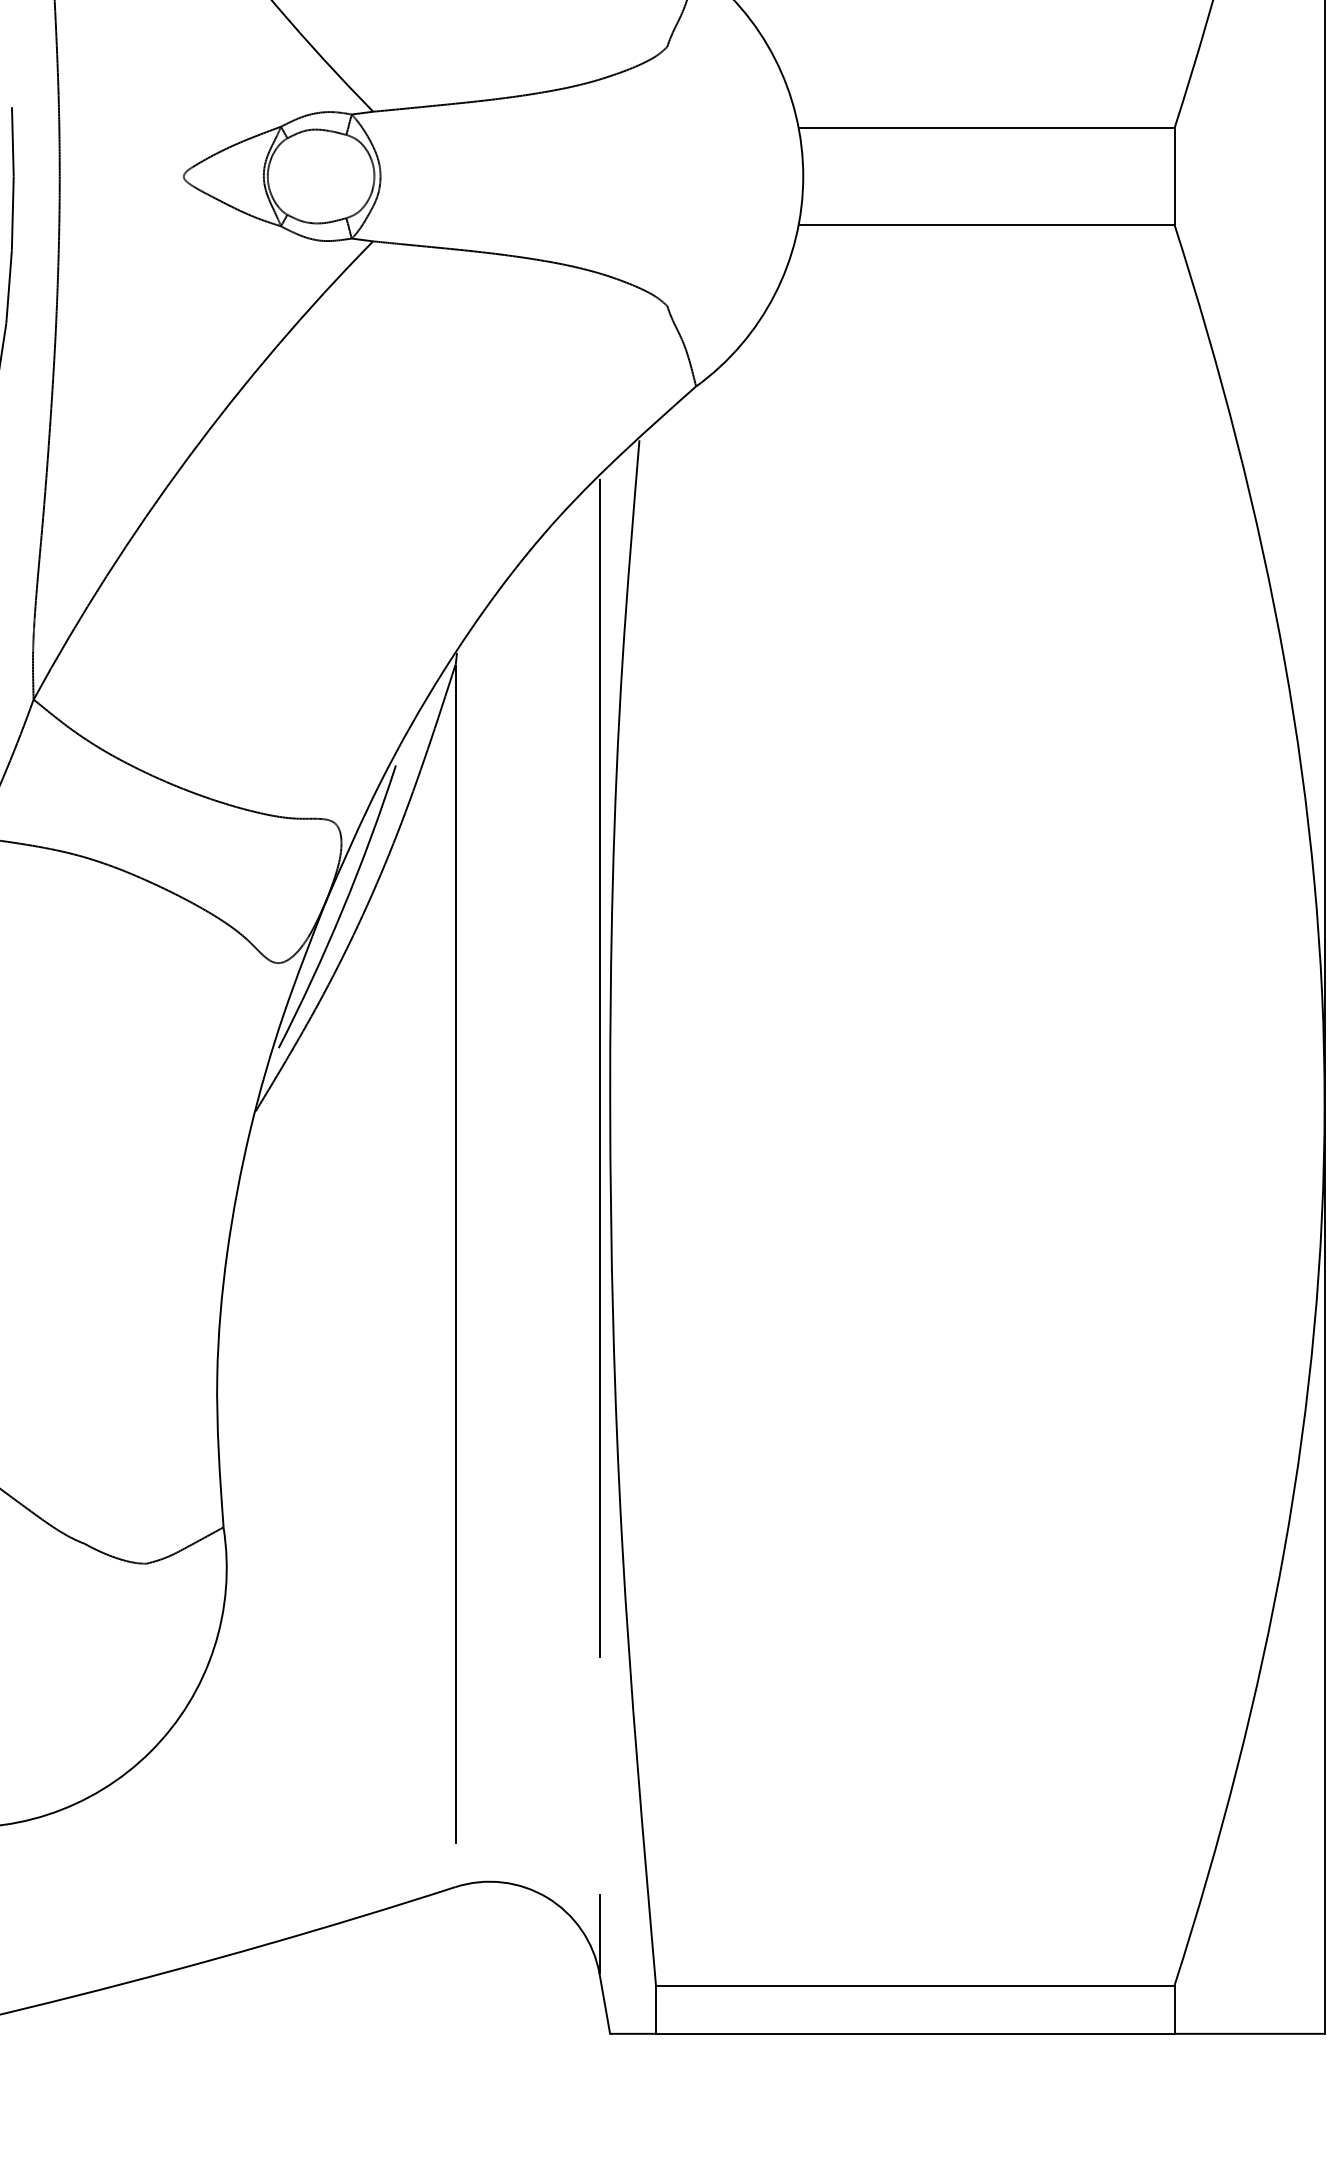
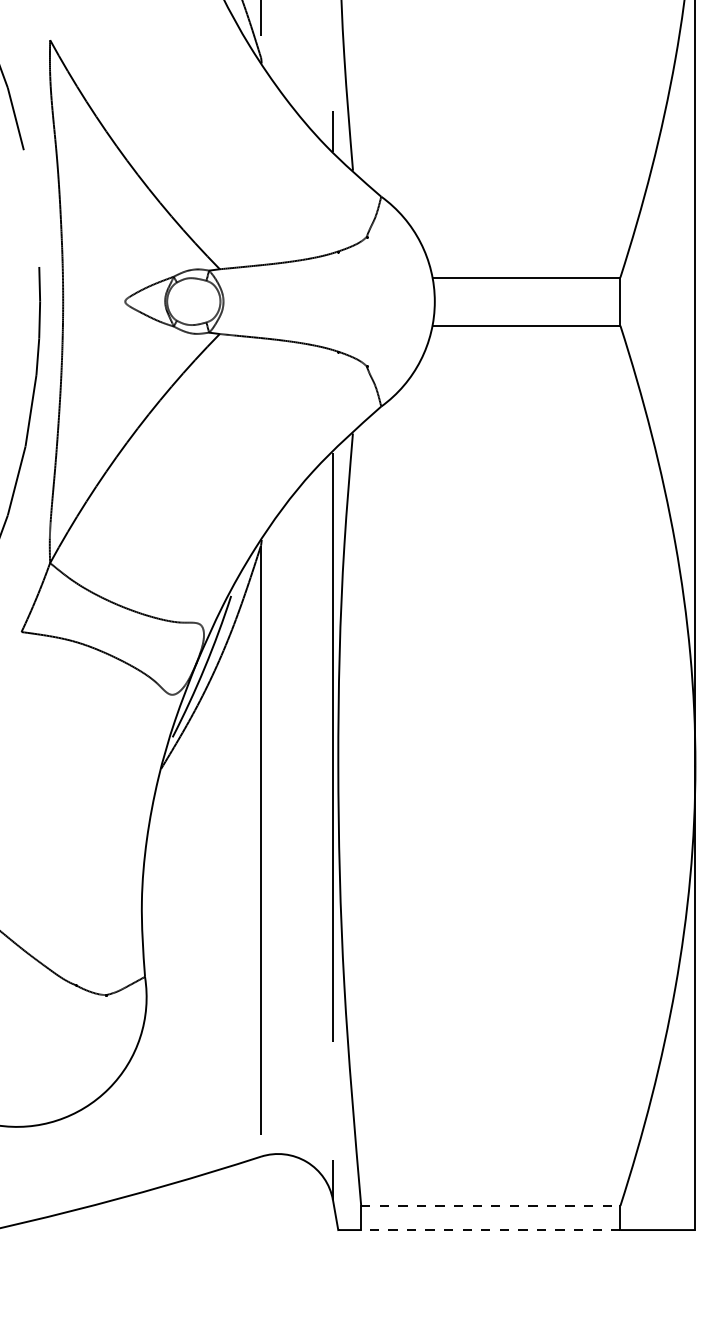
line: (914, 1984) -> (490, 1205), solid -> dashed
line: (914, 2034) -> (490, 1230), solid -> dashed

